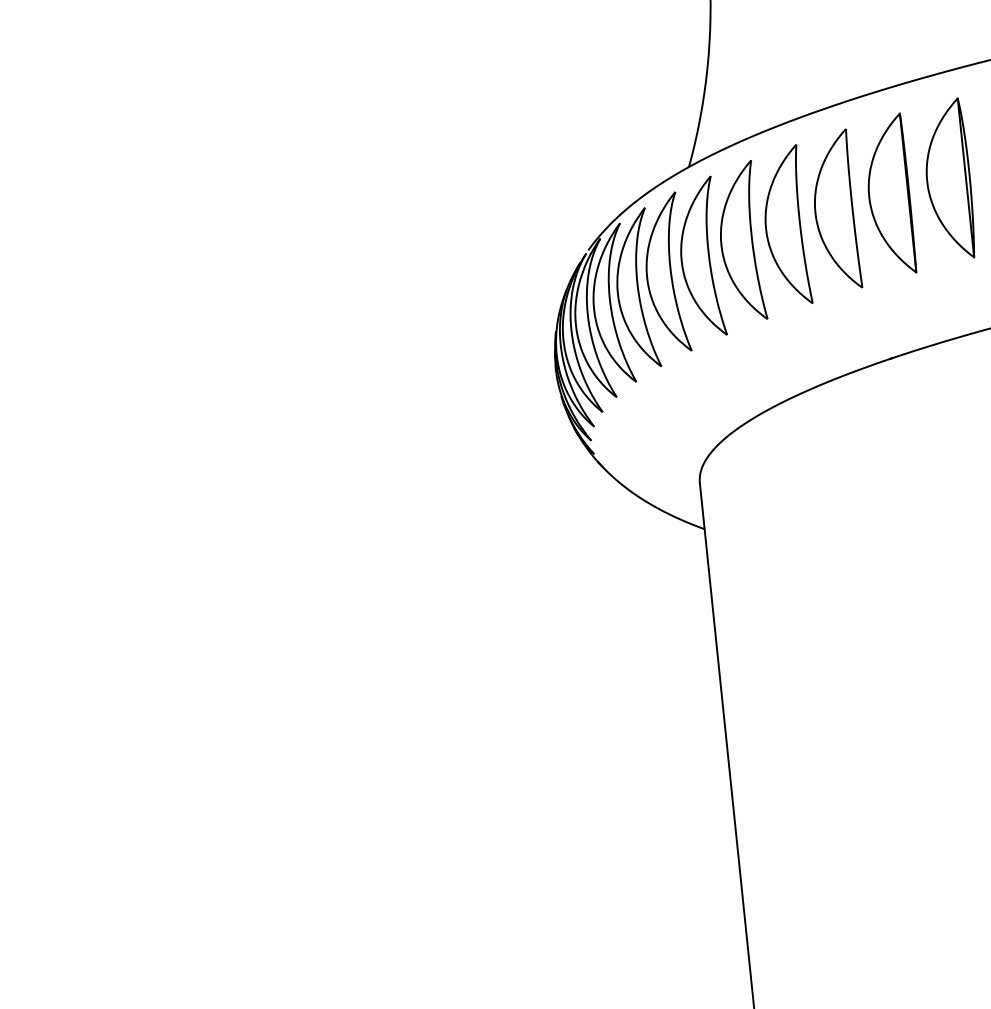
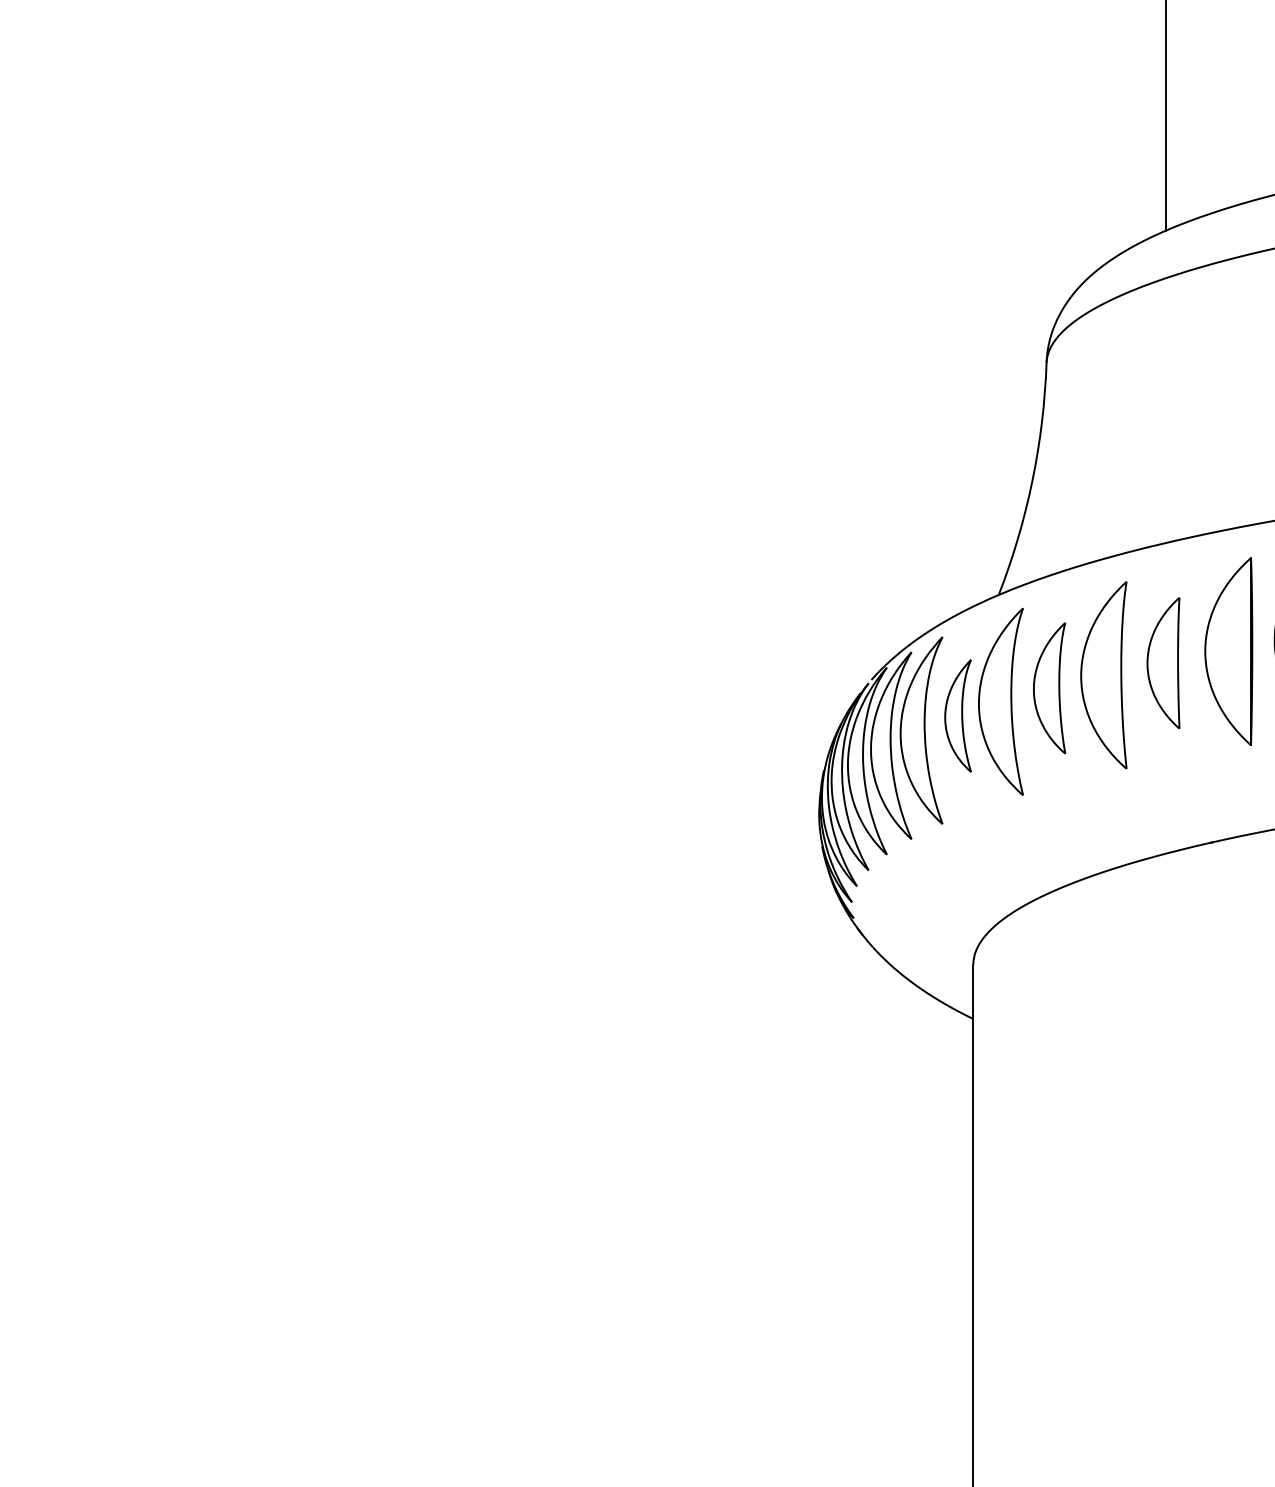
part: (834, 210) -> (1163, 663), size x0.7
part: (740, 241) -> (1049, 688), size x0.7
part: (664, 272) -> (957, 715), size x0.6

